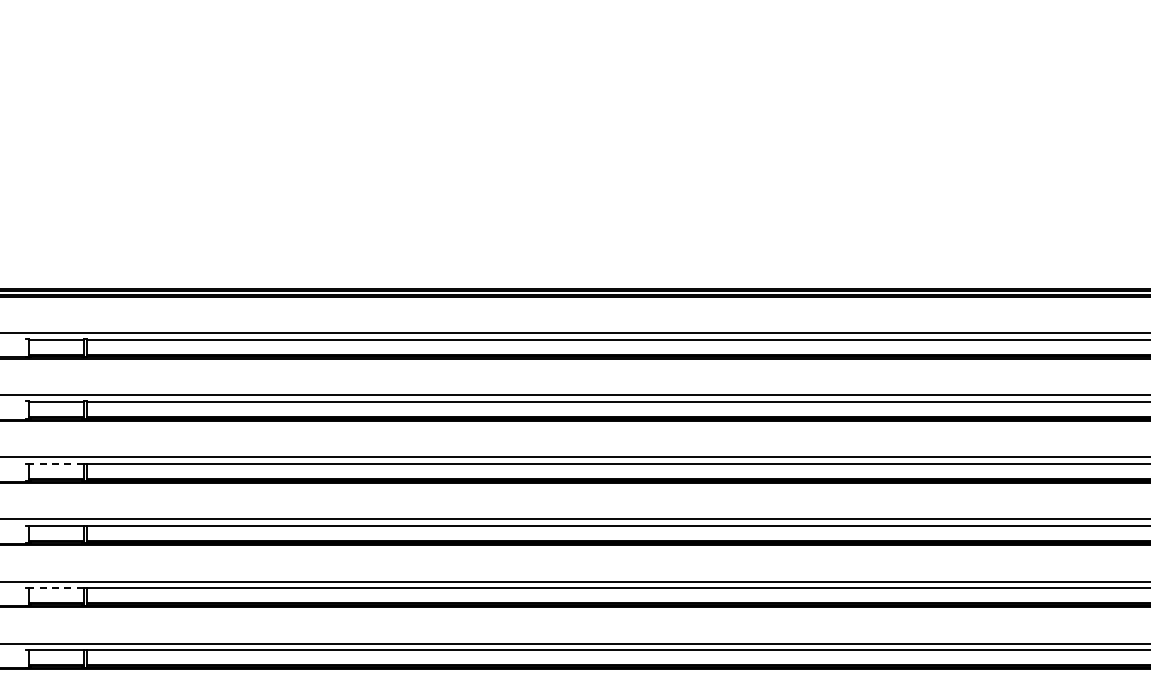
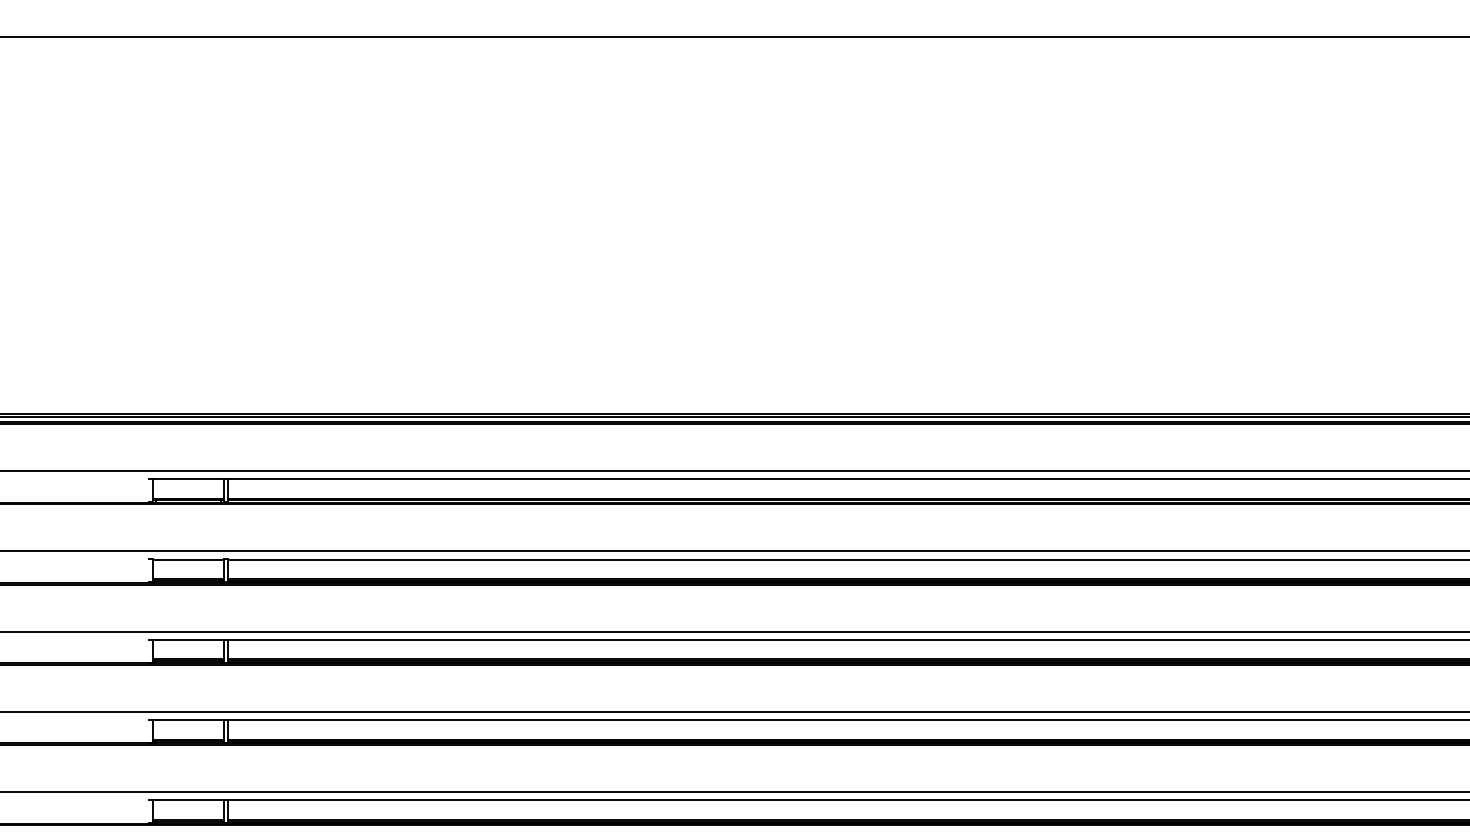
line: (55, 463) -> (187, 639), dashed -> solid
line: (55, 588) -> (187, 801), dashed -> solid

